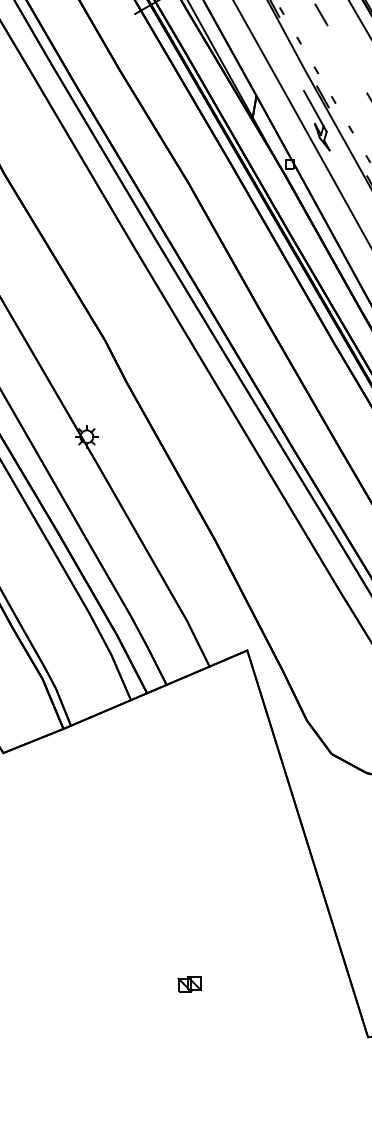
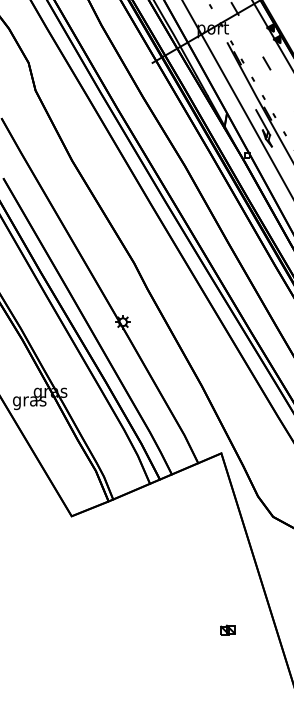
part: (188, 983) -> (227, 629), moved

